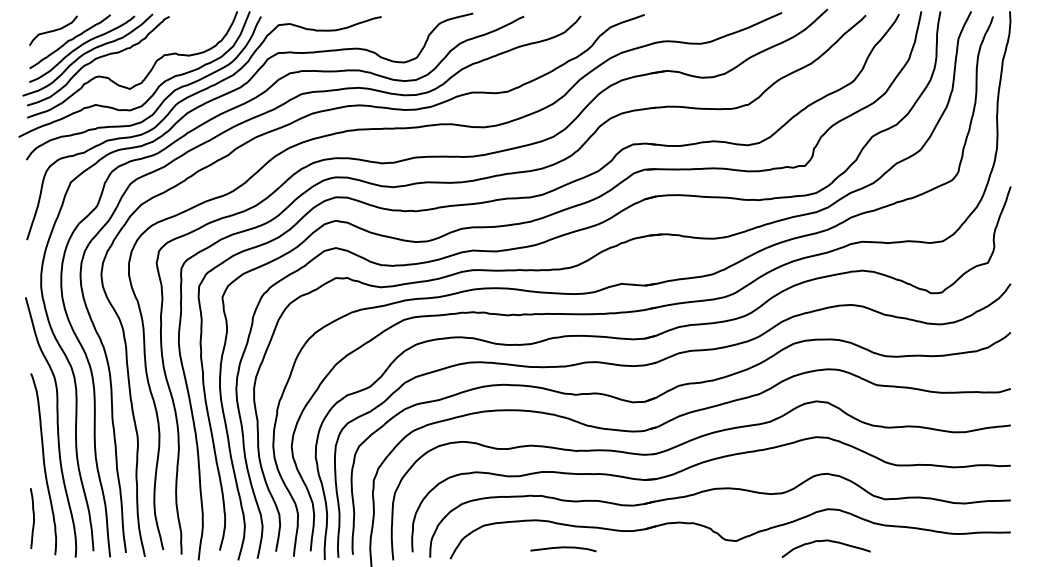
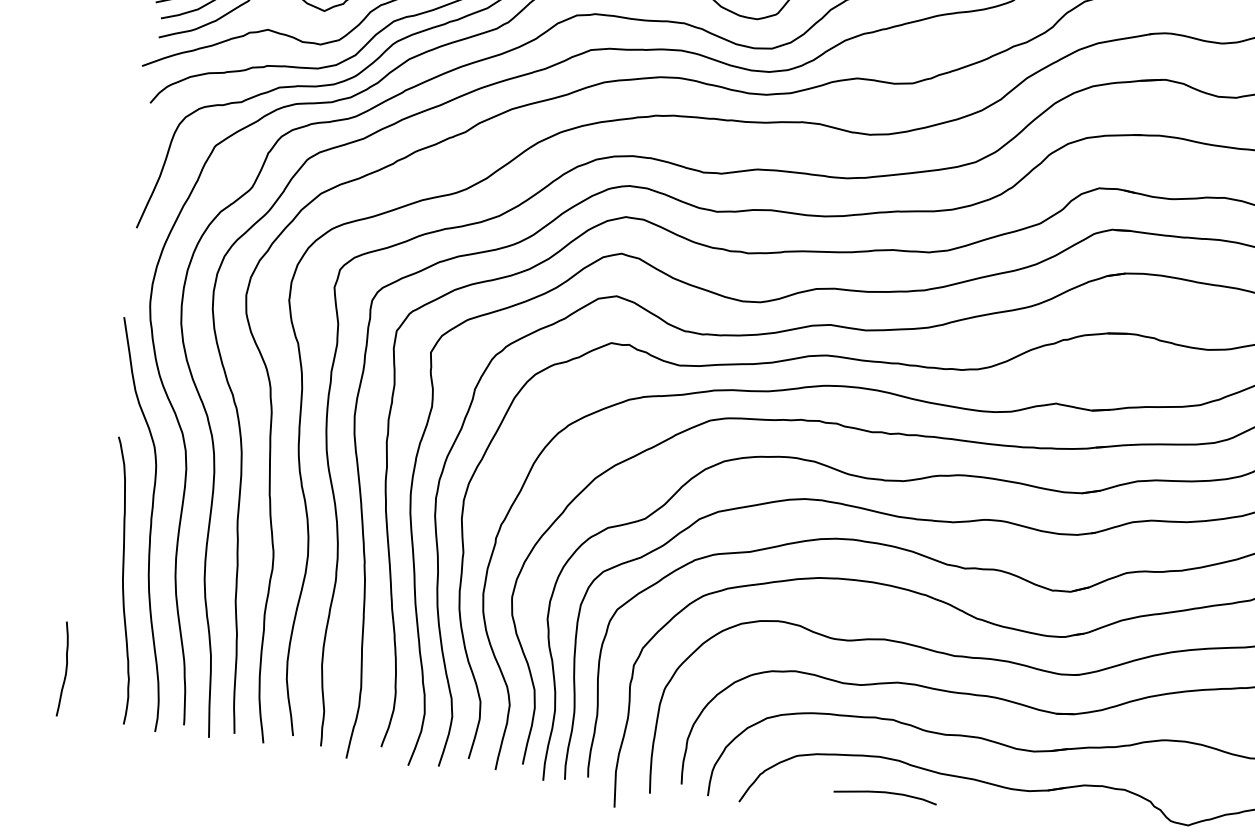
curve: (33, 518) -> (65, 669), moved
curve: (563, 548) -> (885, 794), moved

